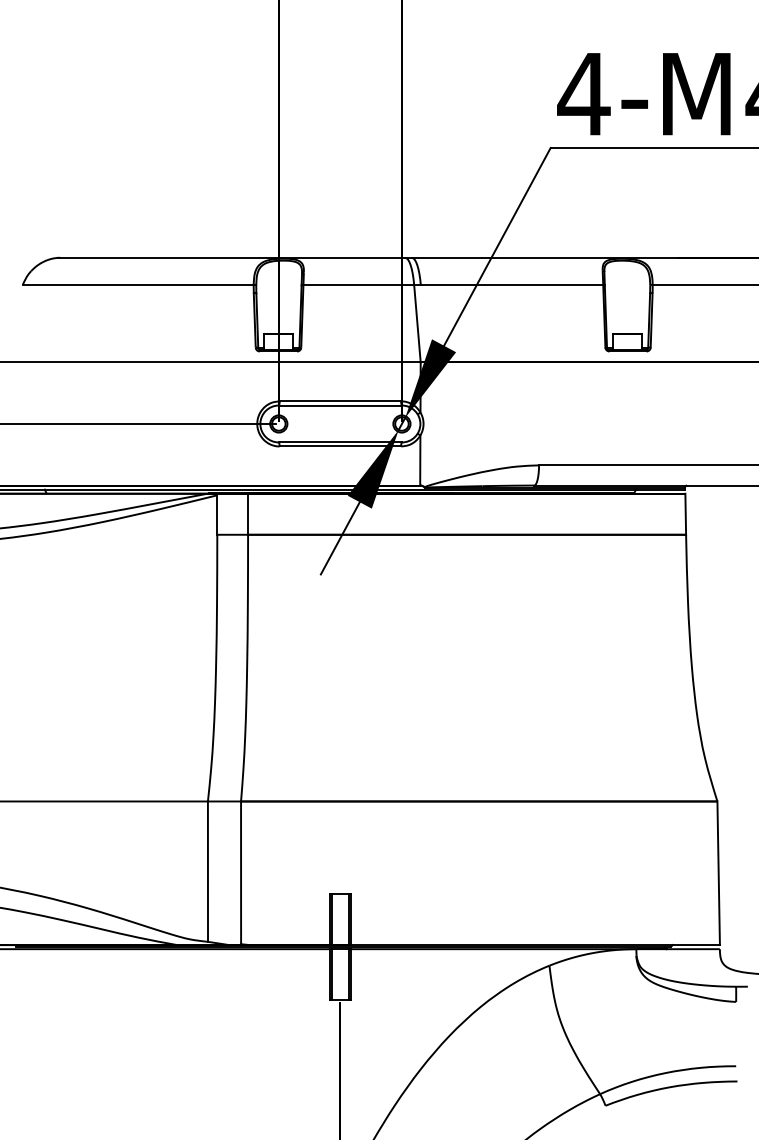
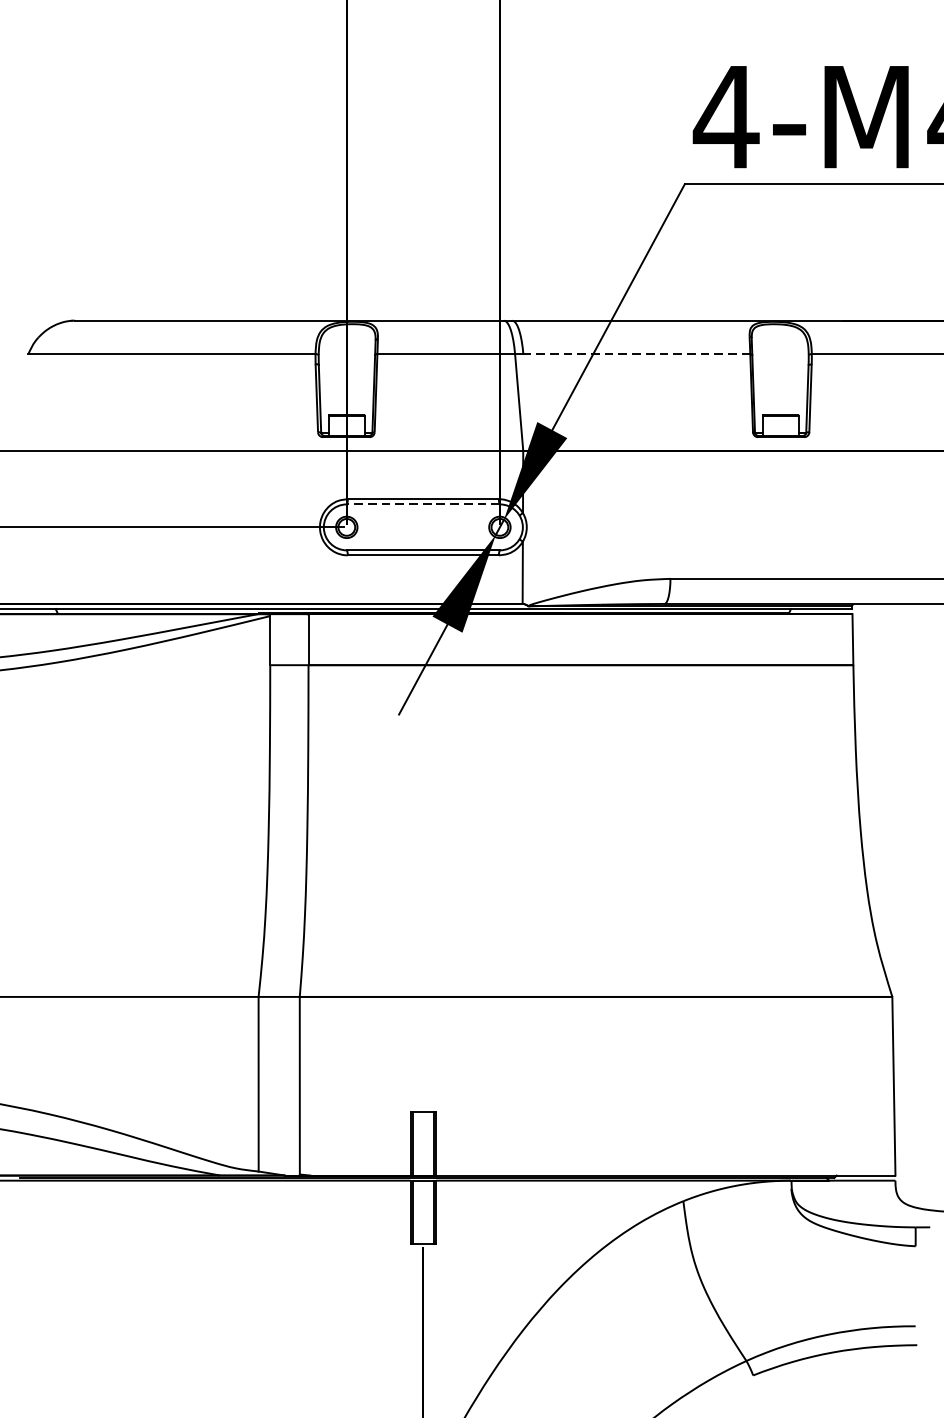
line: (511, 284) -> (636, 353), solid -> dashed
line: (340, 405) -> (423, 504), solid -> dashed

